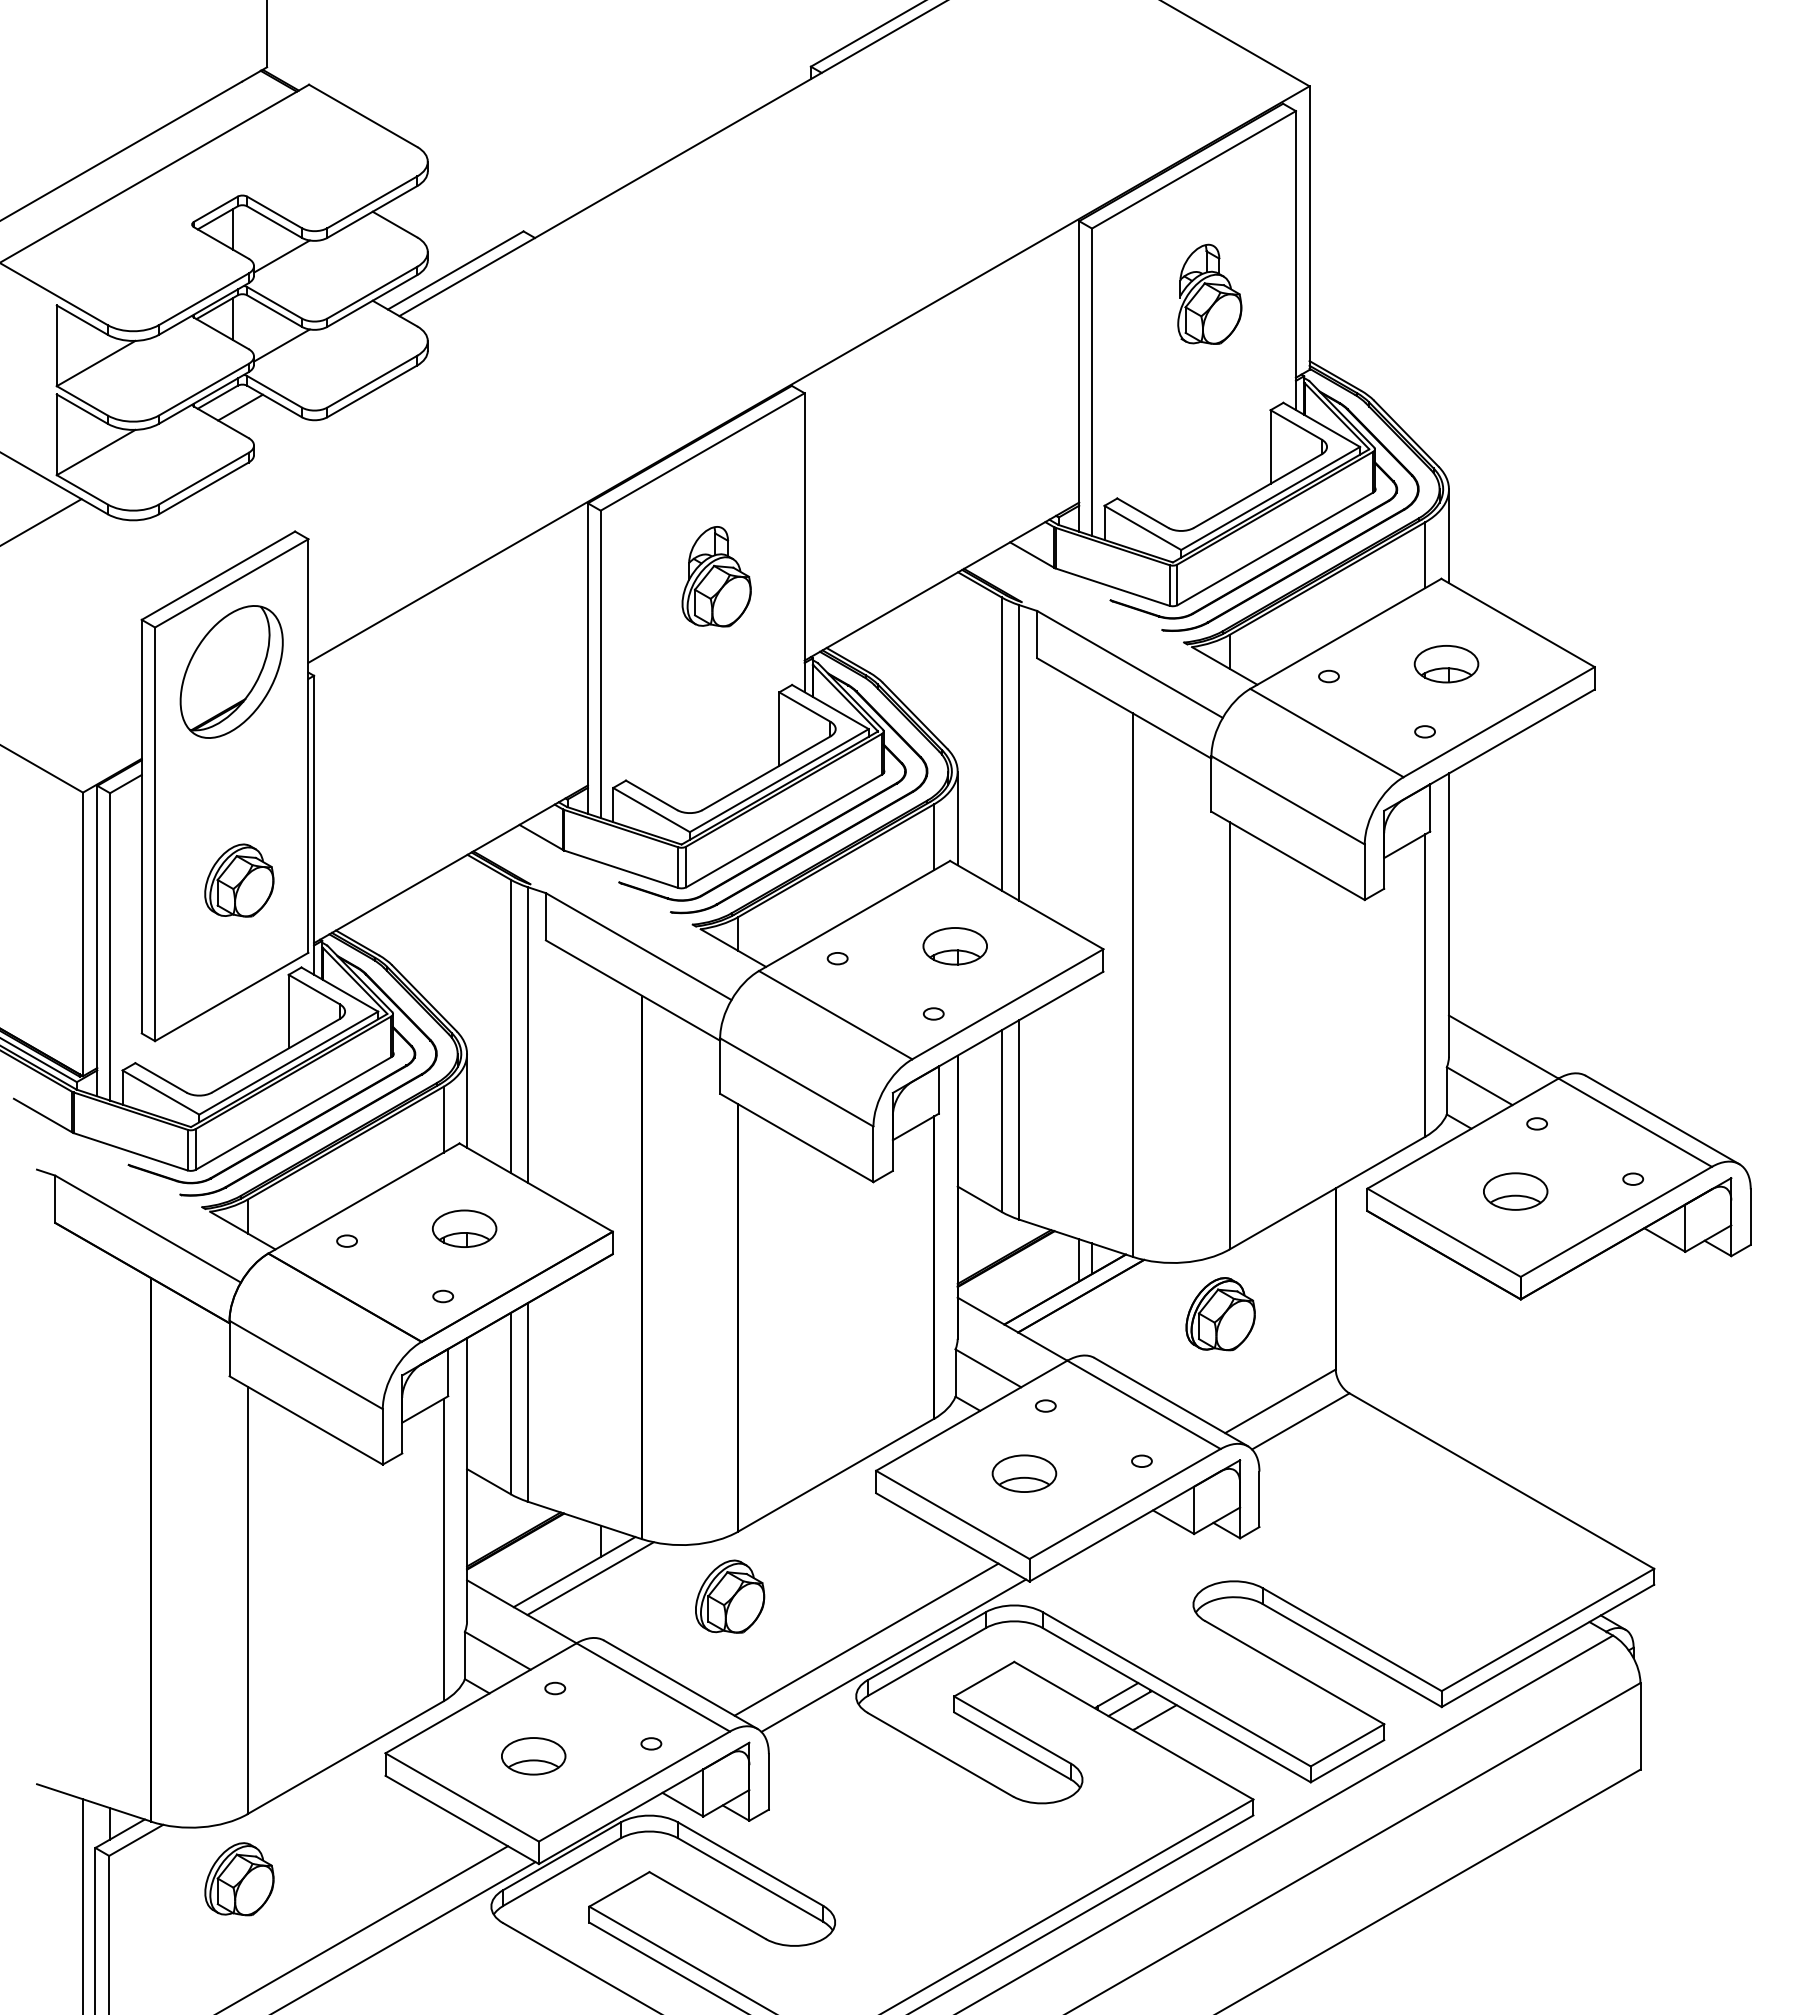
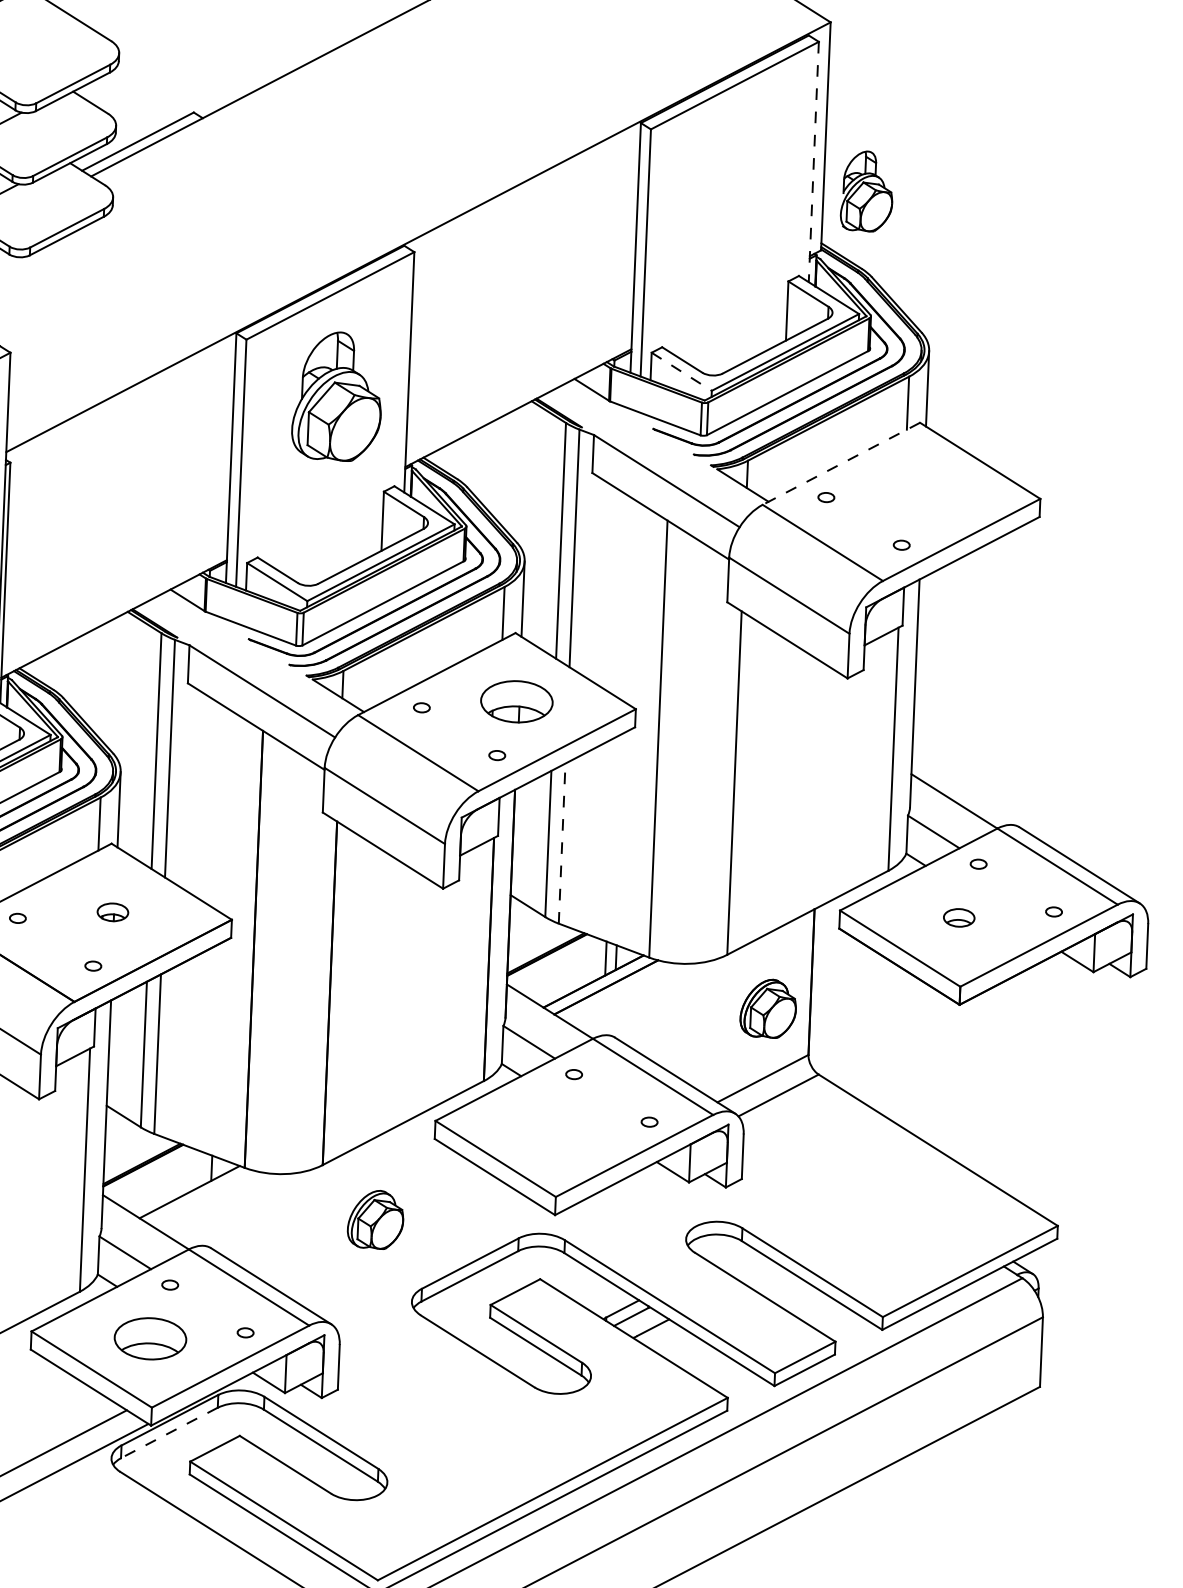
line: (1295, 261) -> (813, 162), solid -> dashed
part: (1209, 293) -> (867, 190), moved
line: (1143, 528) -> (682, 372), solid -> dashed
part: (716, 576) -> (337, 396), size x1.6
line: (1345, 634) -> (841, 464), solid -> dashed
part: (1446, 664) -> (921, 491), removed
part: (954, 946) -> (516, 701), size x1.4
line: (1018, 1119) -> (561, 843), solid -> dashed
part: (1515, 1191) -> (958, 917), size x0.6
part: (464, 1228) -> (112, 912), size x0.6
part: (1220, 1314) -> (768, 1008), moved
part: (1024, 1473) -> (554, 1128), removed
line: (590, 1578) -> (202, 1197), removed
part: (730, 1596) -> (376, 1219), moved
line: (866, 1639) -> (422, 1256), removed
line: (893, 1655) -> (443, 1269), removed
part: (533, 1756) -> (150, 1339), size x1.4
line: (561, 1872) -> (169, 1433), solid -> dashed

